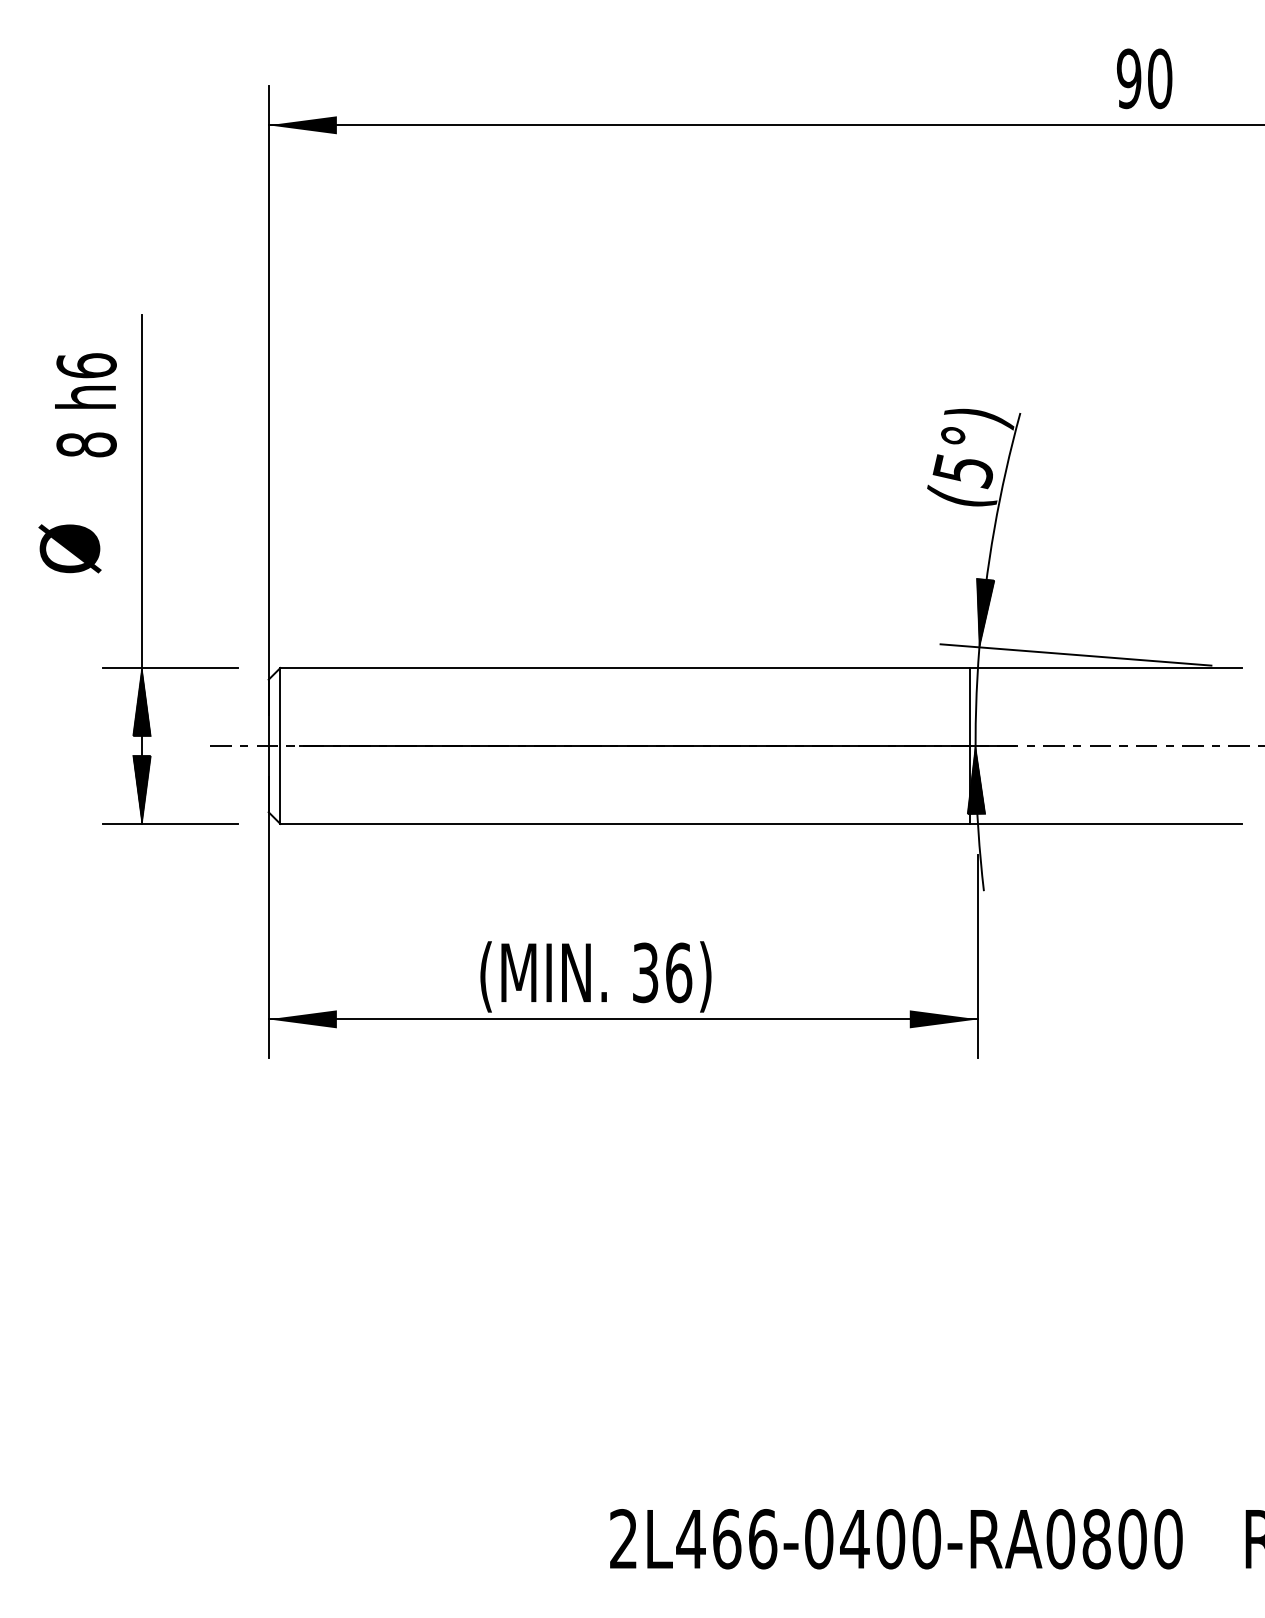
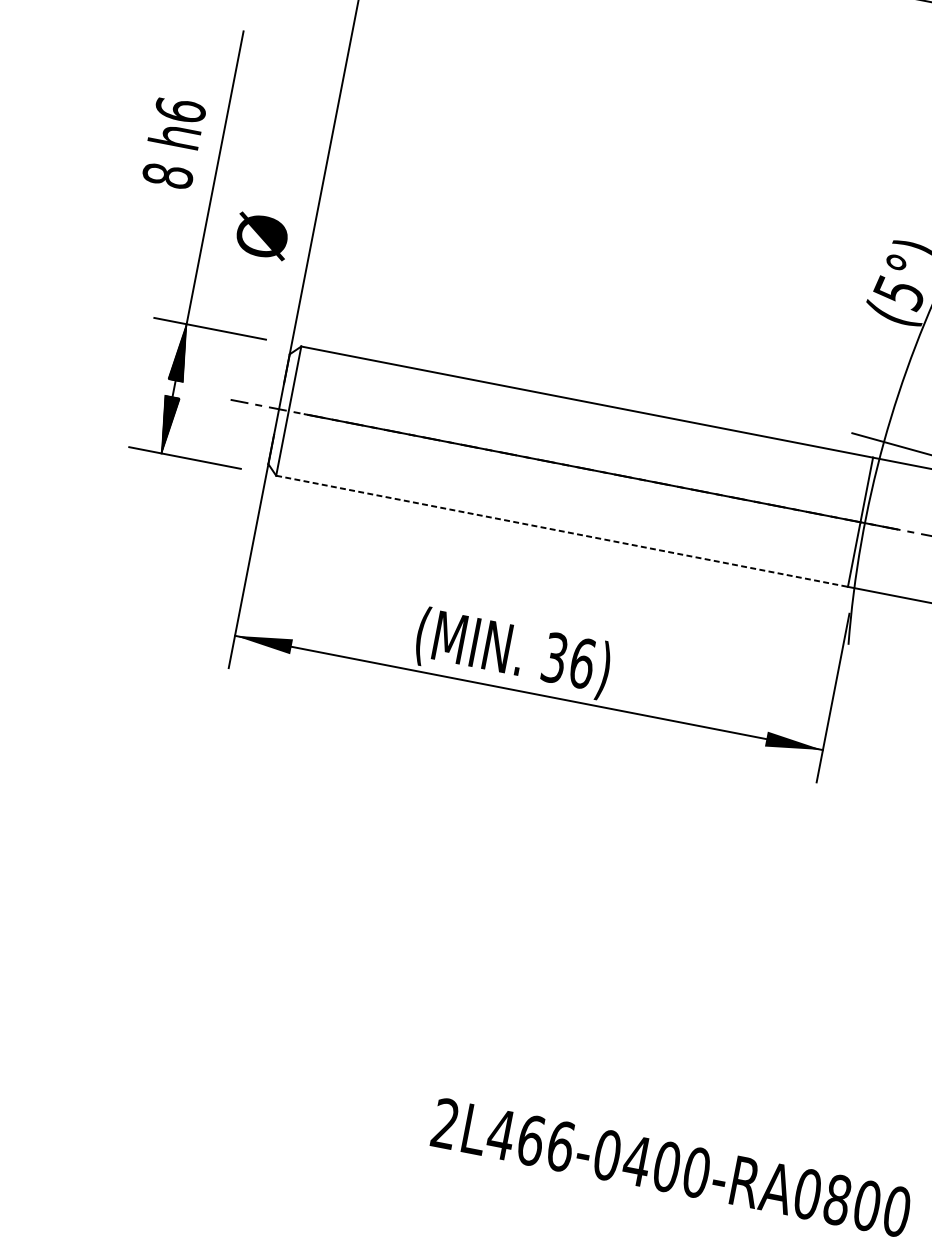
text: (85, 405) -> (173, 143), moved
text: (69, 548) -> (261, 236), moved
hatch: (985, 612) -> (894, 414), removed
hatch: (976, 780) -> (860, 551), removed
line: (625, 823) -> (562, 530), solid -> dashed

